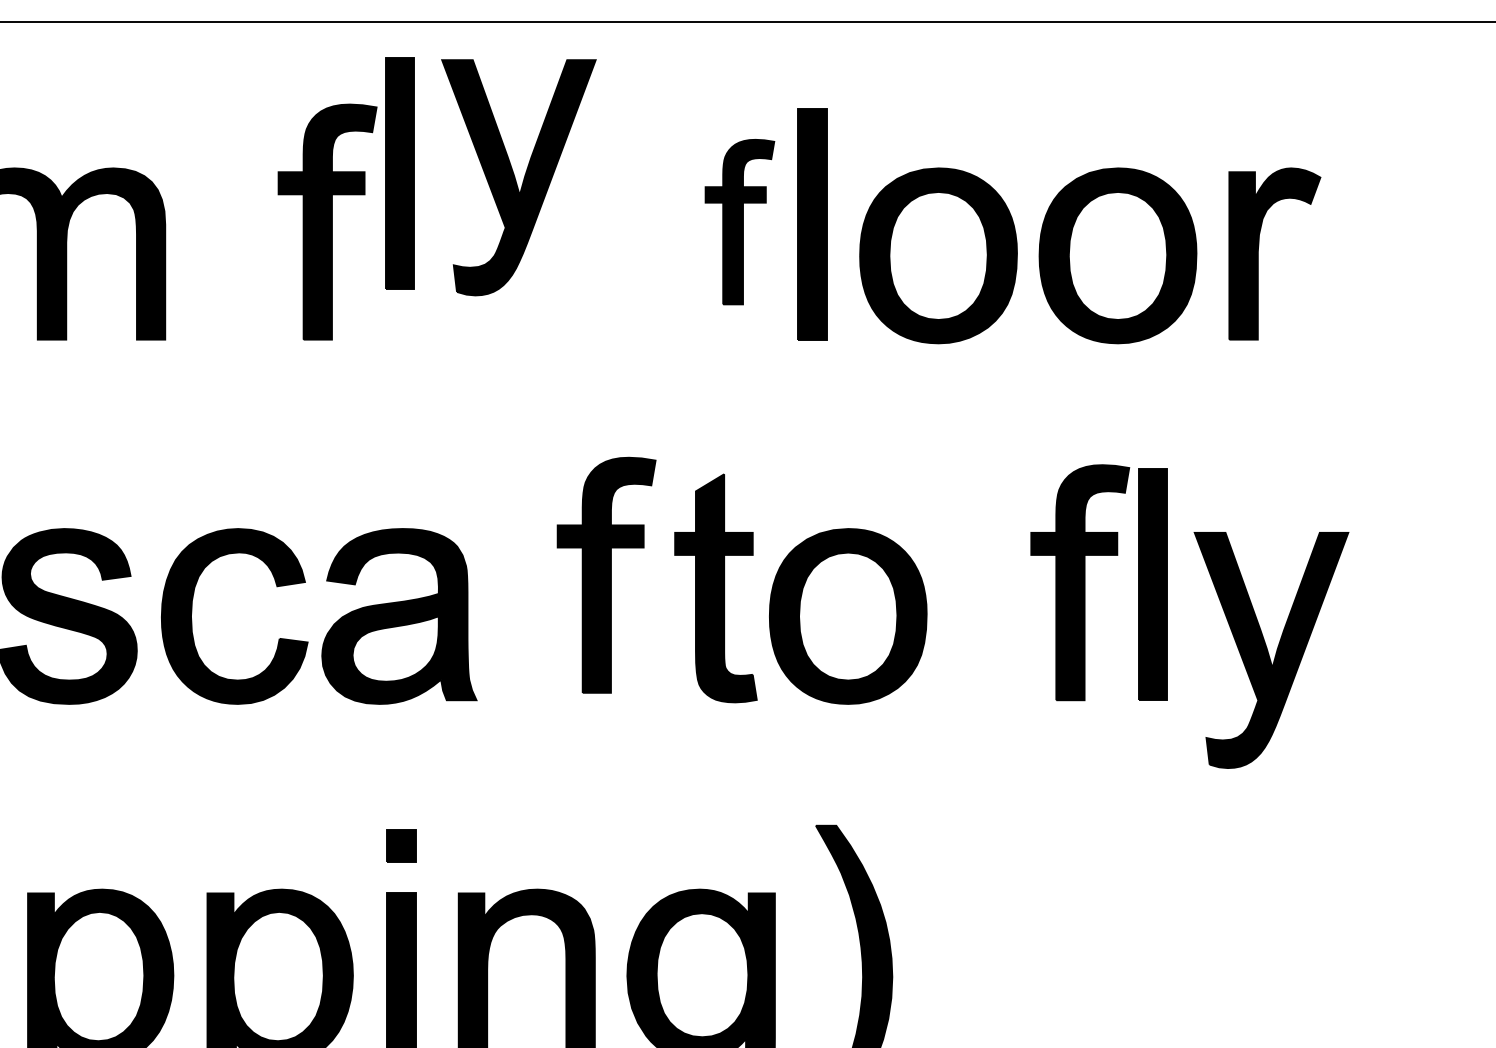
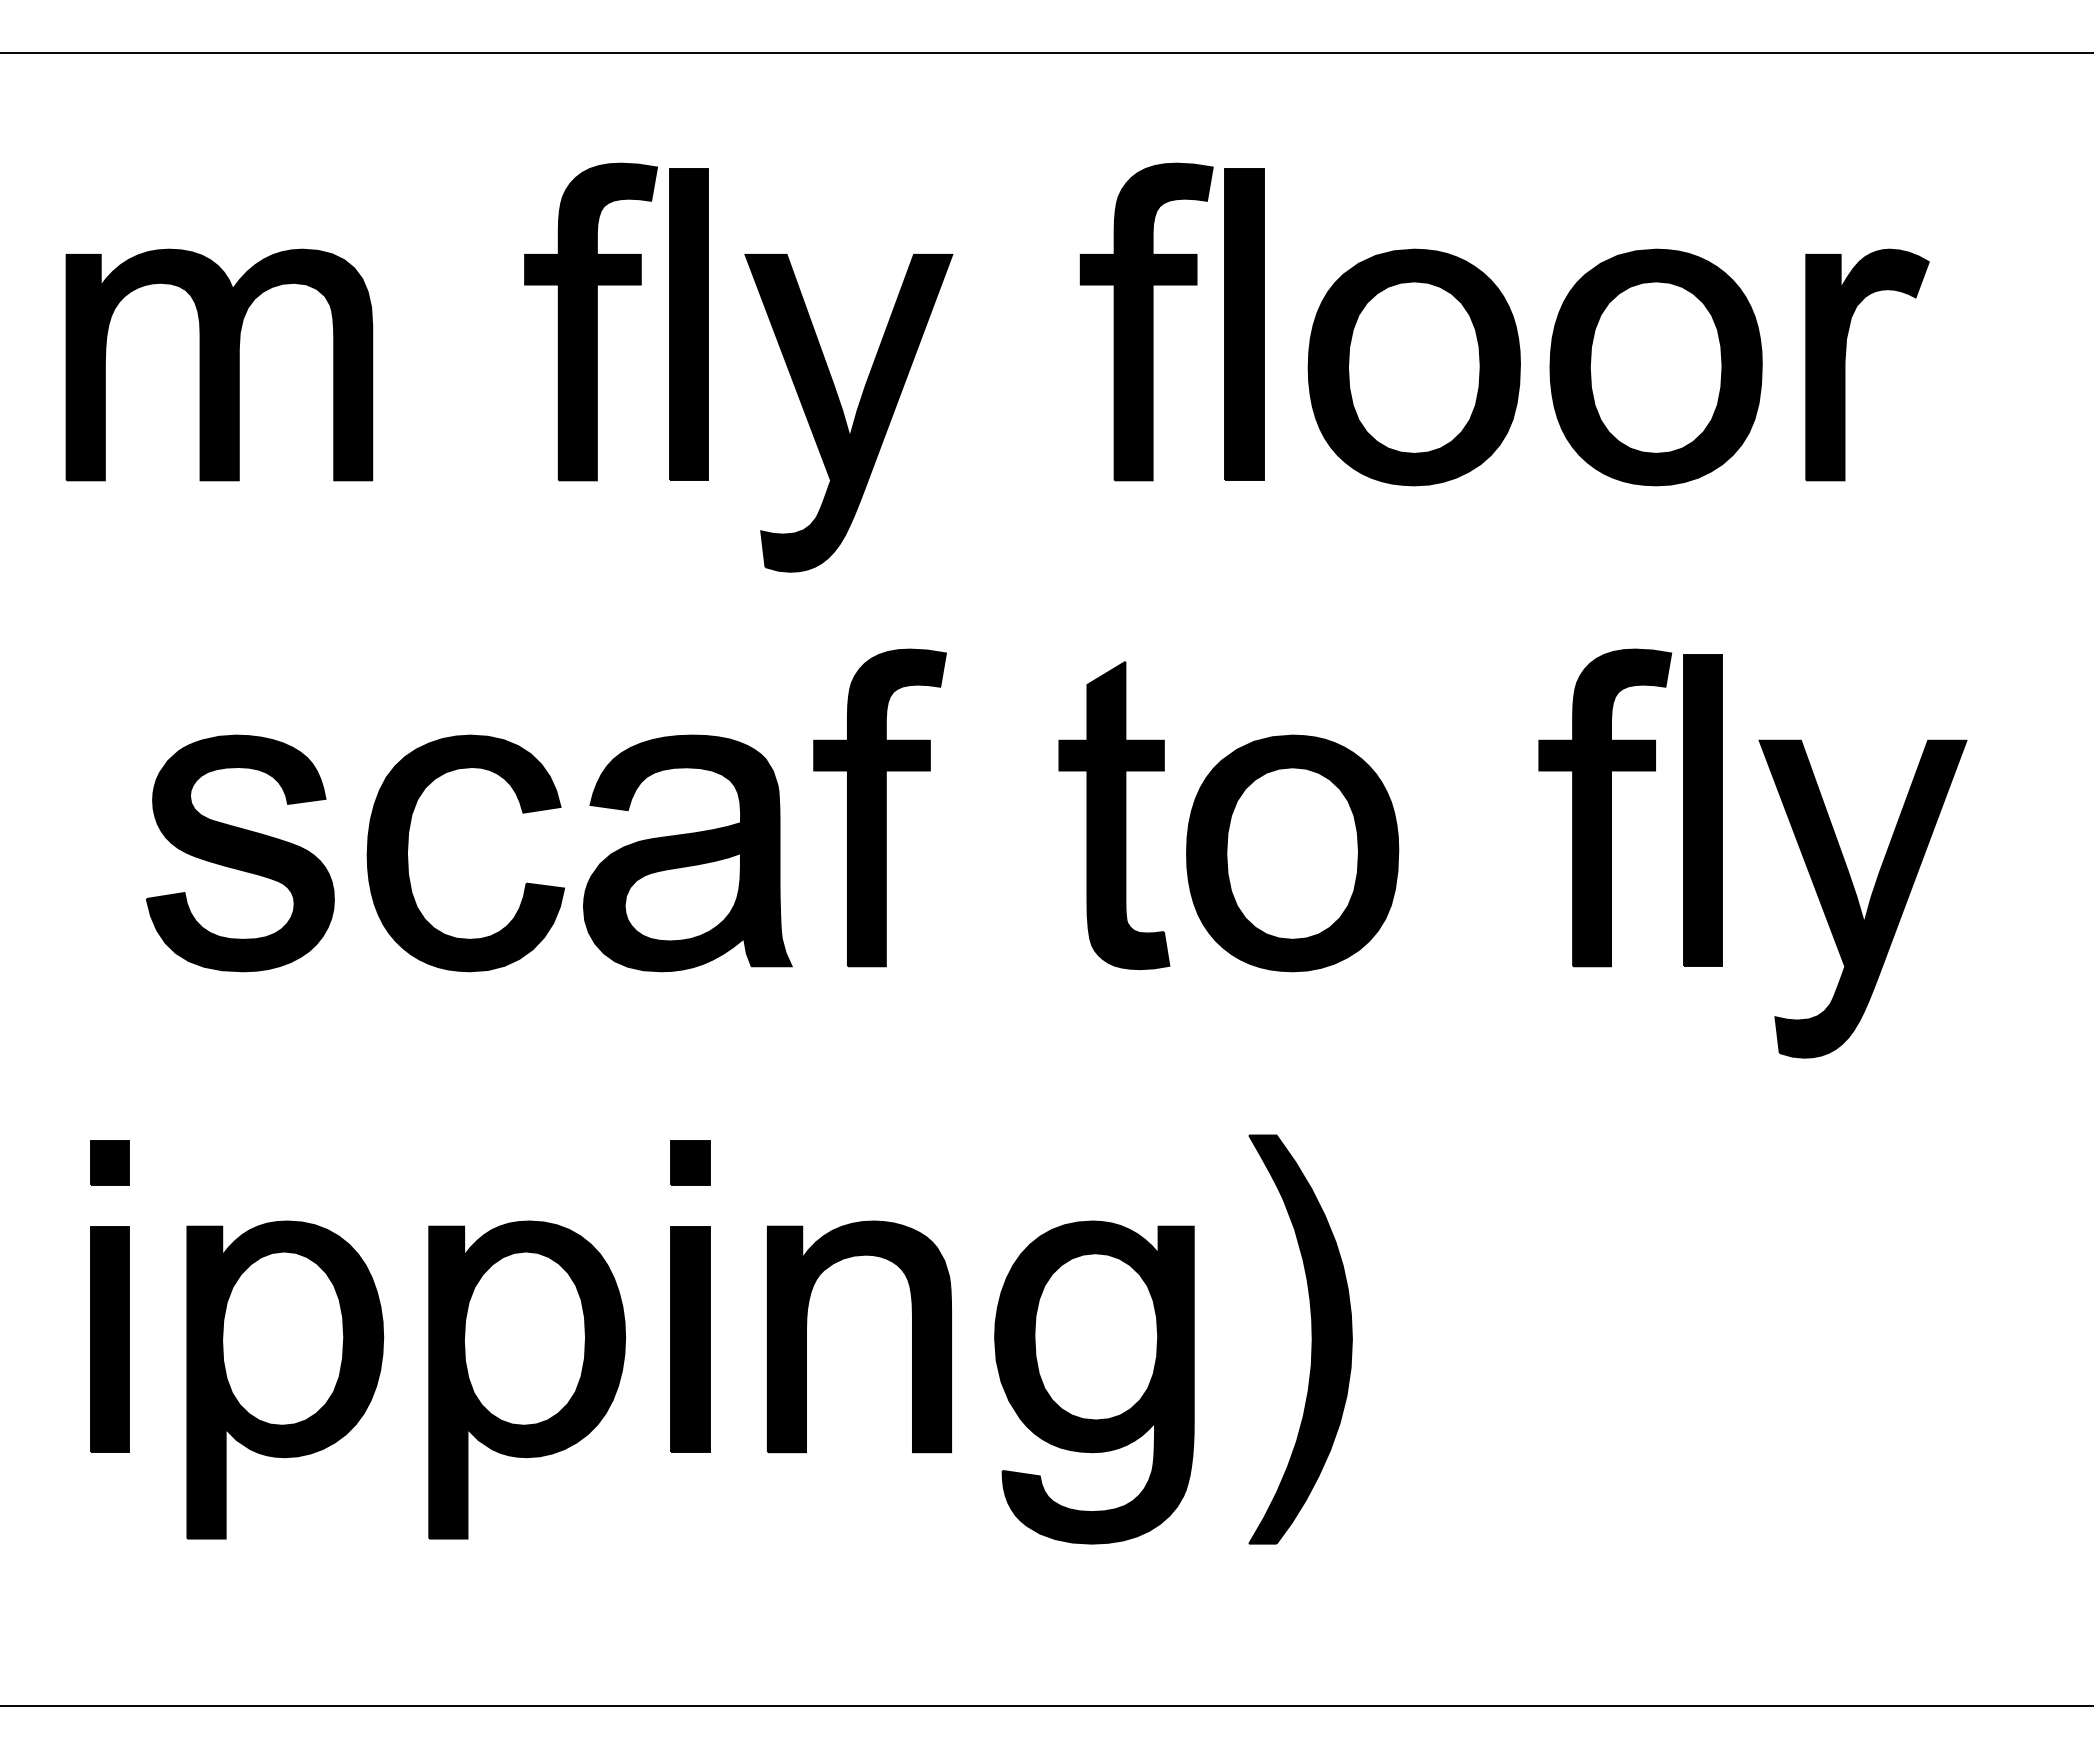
part: (399, 173) -> (688, 324), moved
part: (518, 177) -> (848, 413), moved
part: (739, 221) -> (1146, 321), size x1.43
part: (606, 574) -> (879, 807), moved

